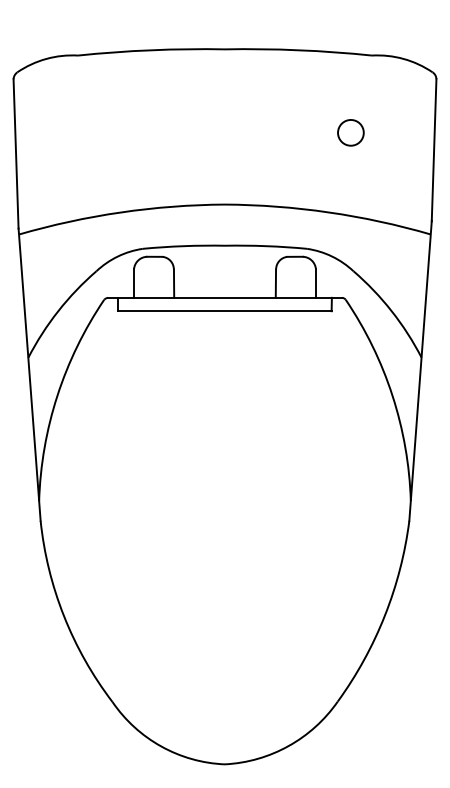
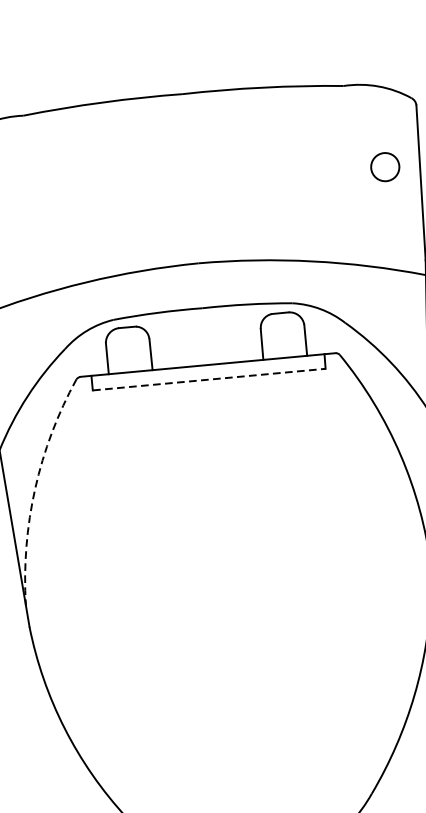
circle: (350, 132) -> (384, 166), moved
line: (225, 311) -> (209, 379), solid -> dashed
arc: (57, 395) -> (35, 488), solid -> dashed

